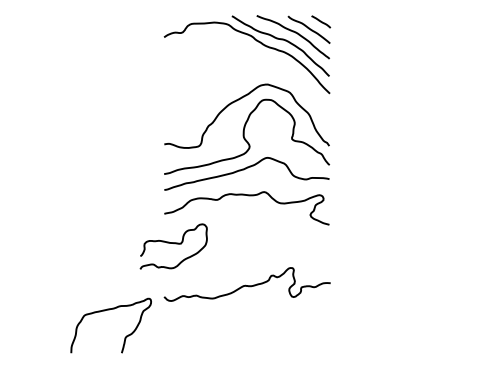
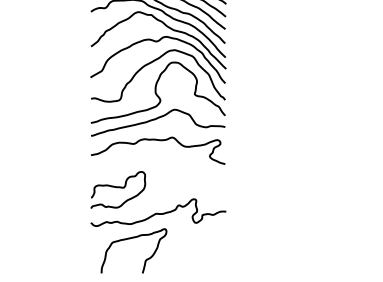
part: (246, 80) -> (157, 46), added
curve: (174, 244) -> (118, 188), moved
curve: (109, 310) -> (132, 238), moved

